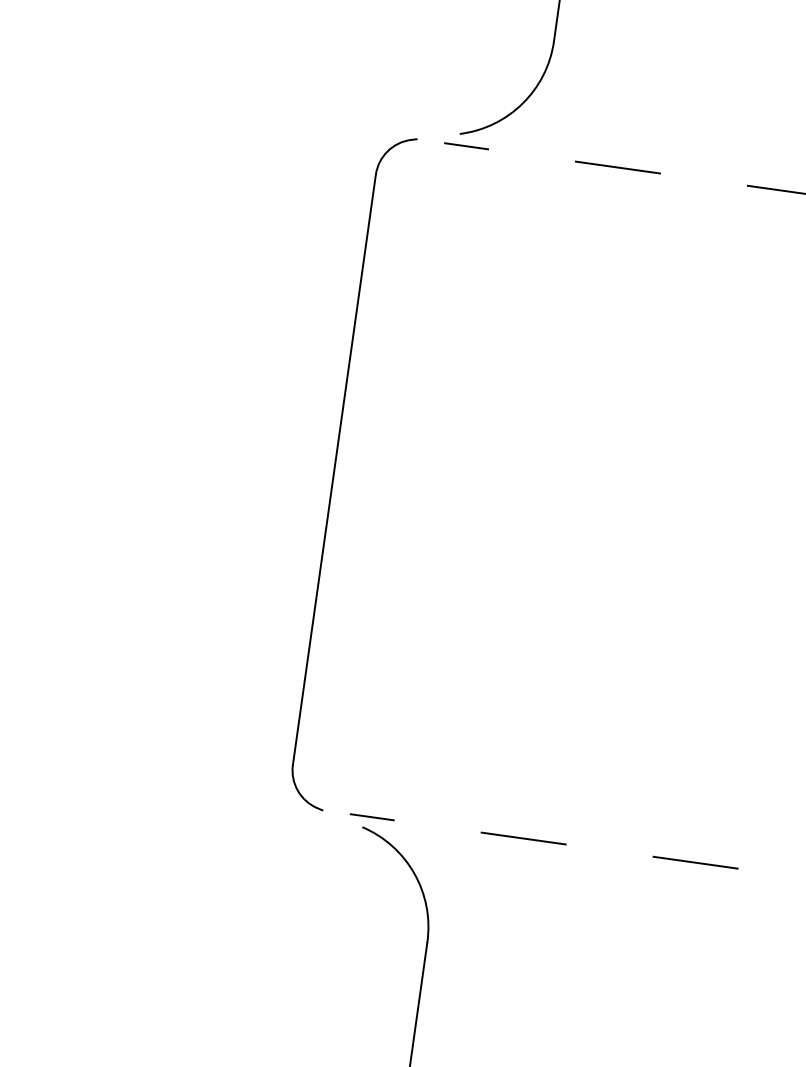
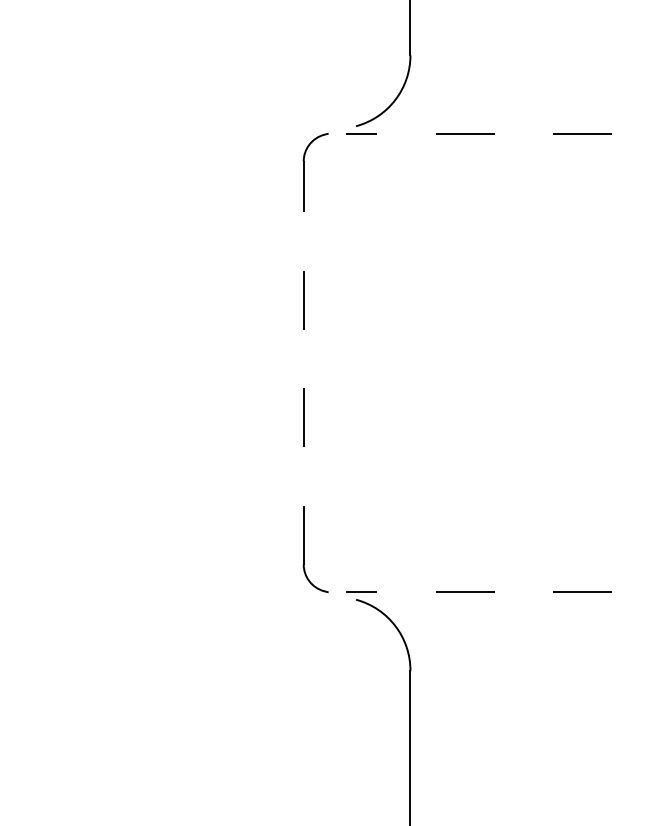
line: (333, 470) -> (303, 363), solid -> dashed

